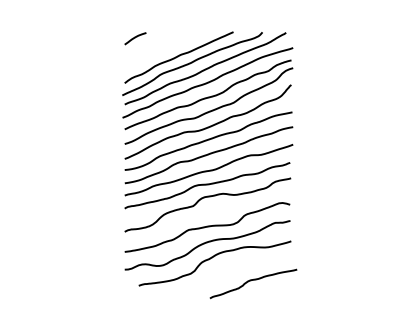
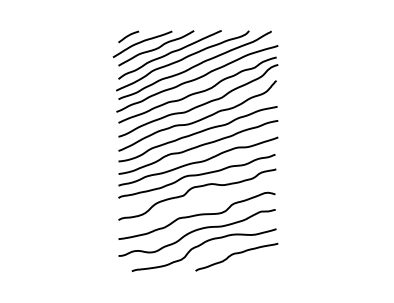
part: (161, 50) -> (153, 48), added
curve: (251, 281) -> (234, 254), moved

